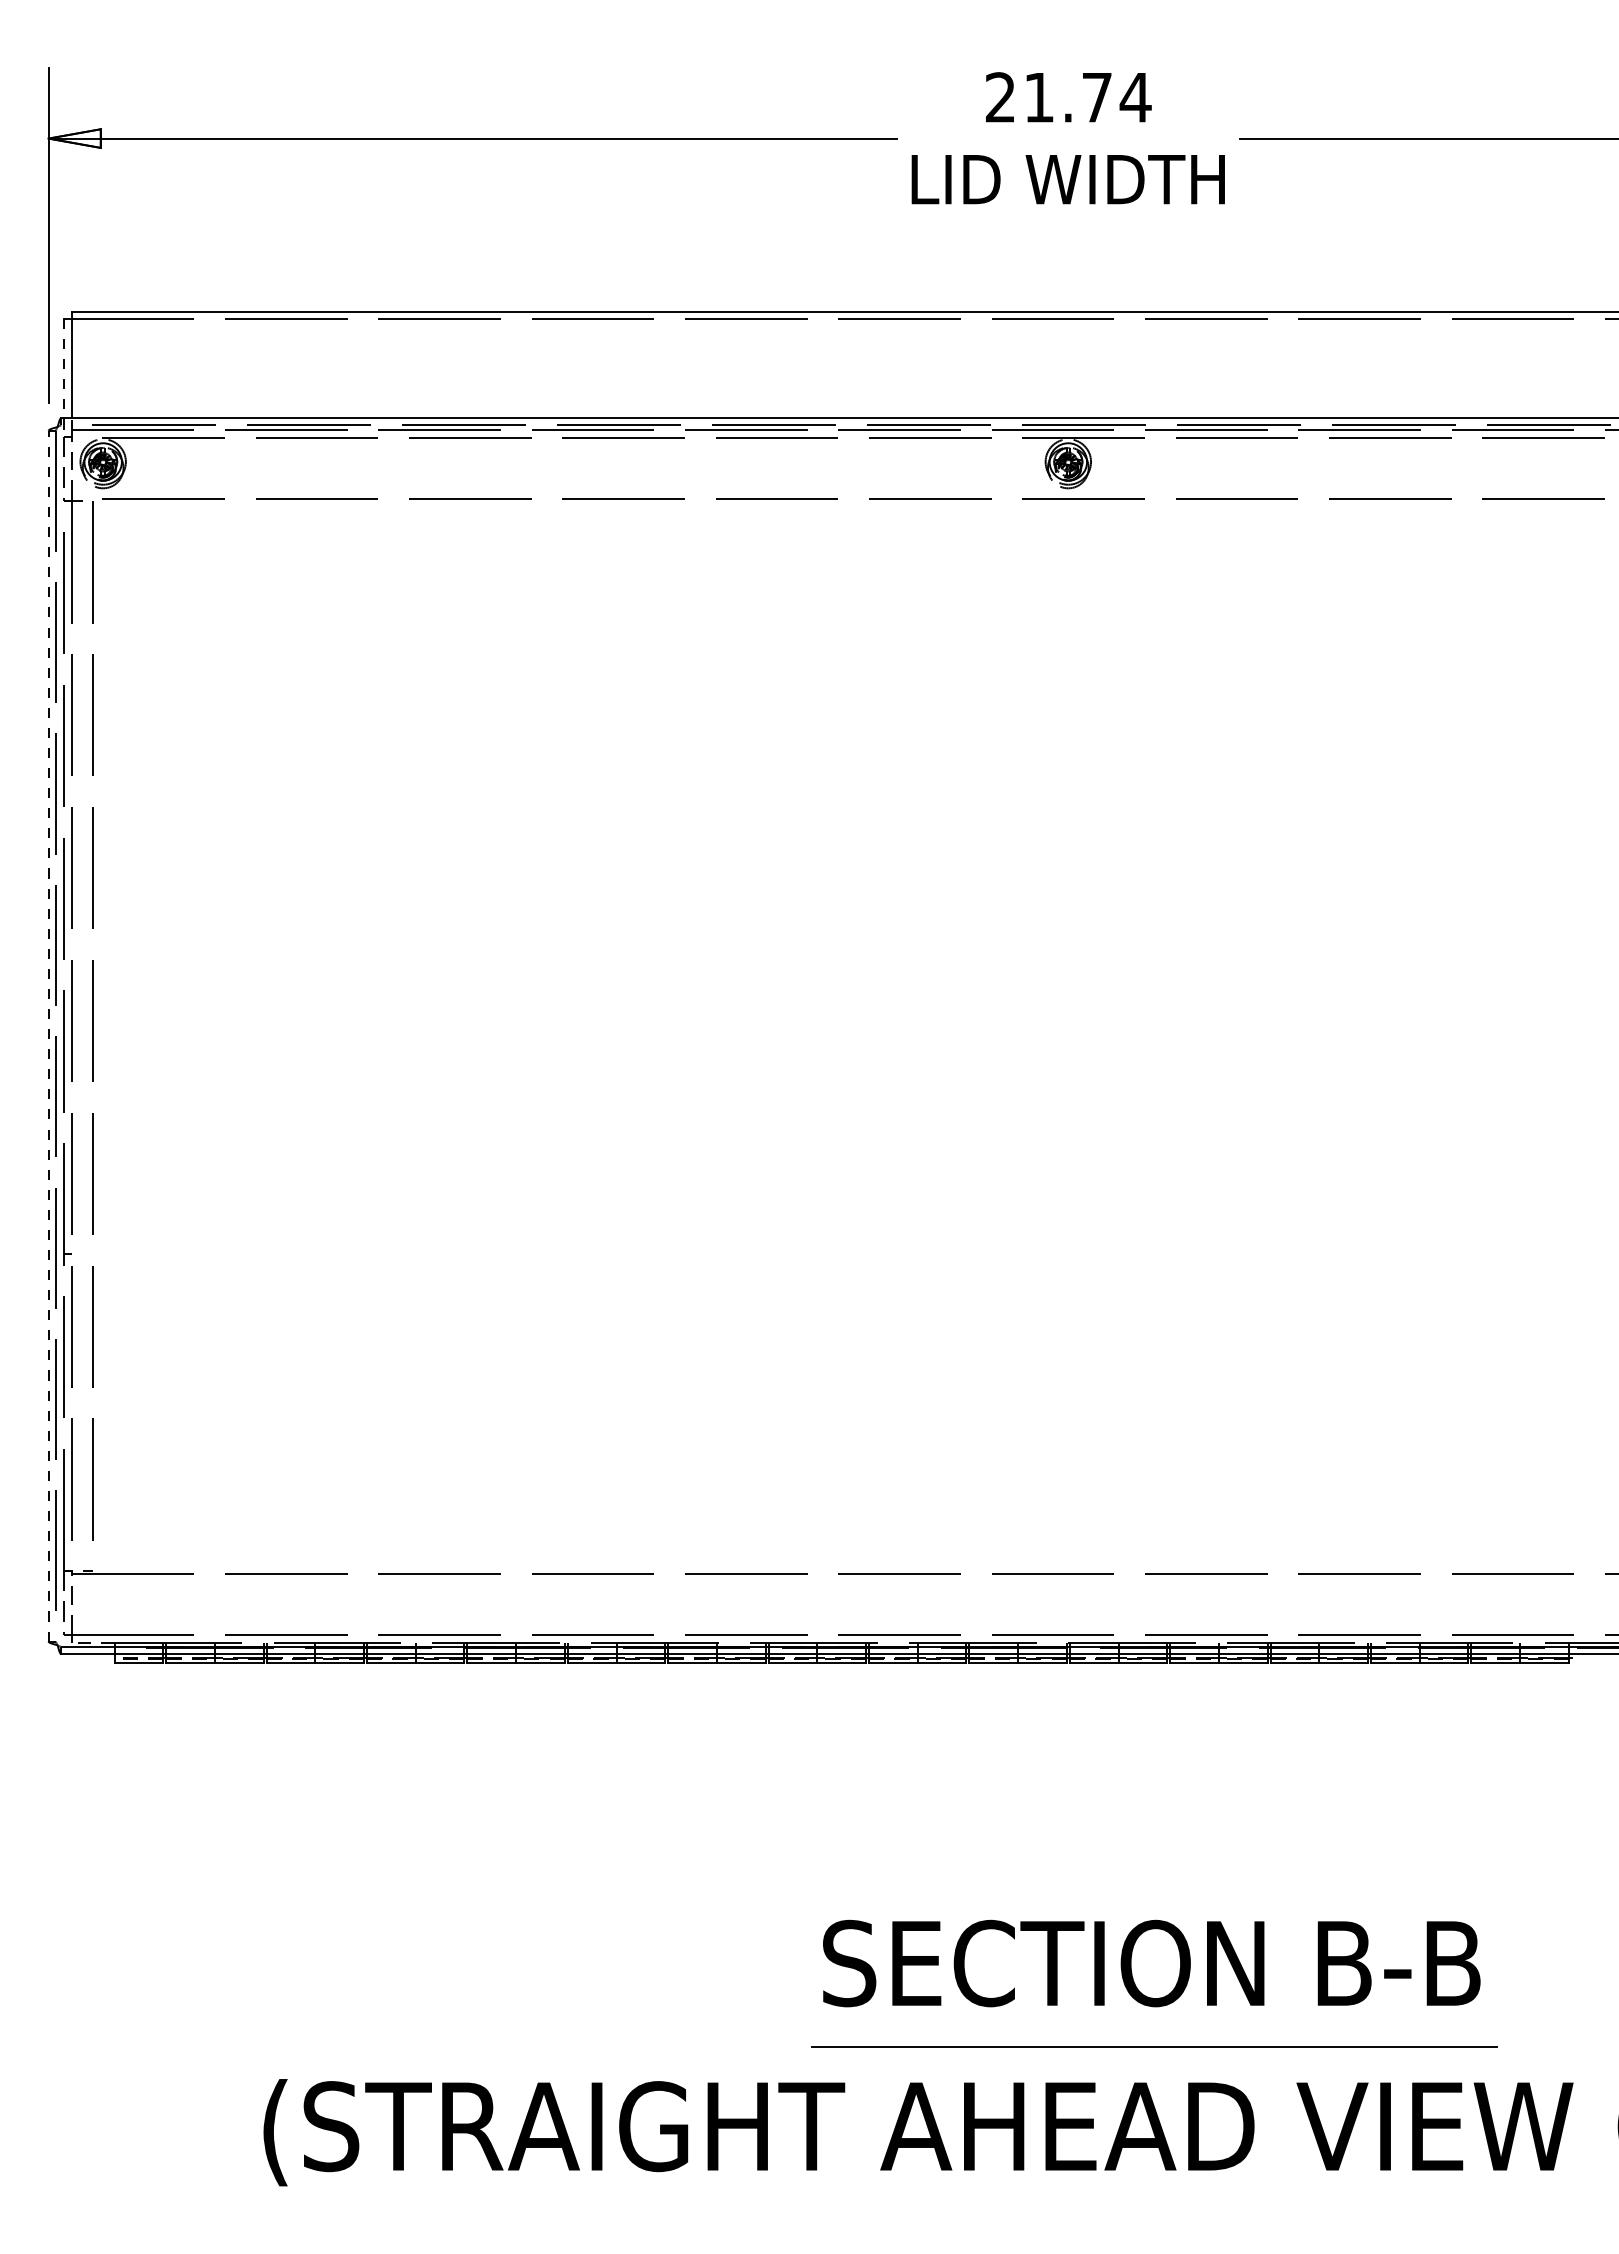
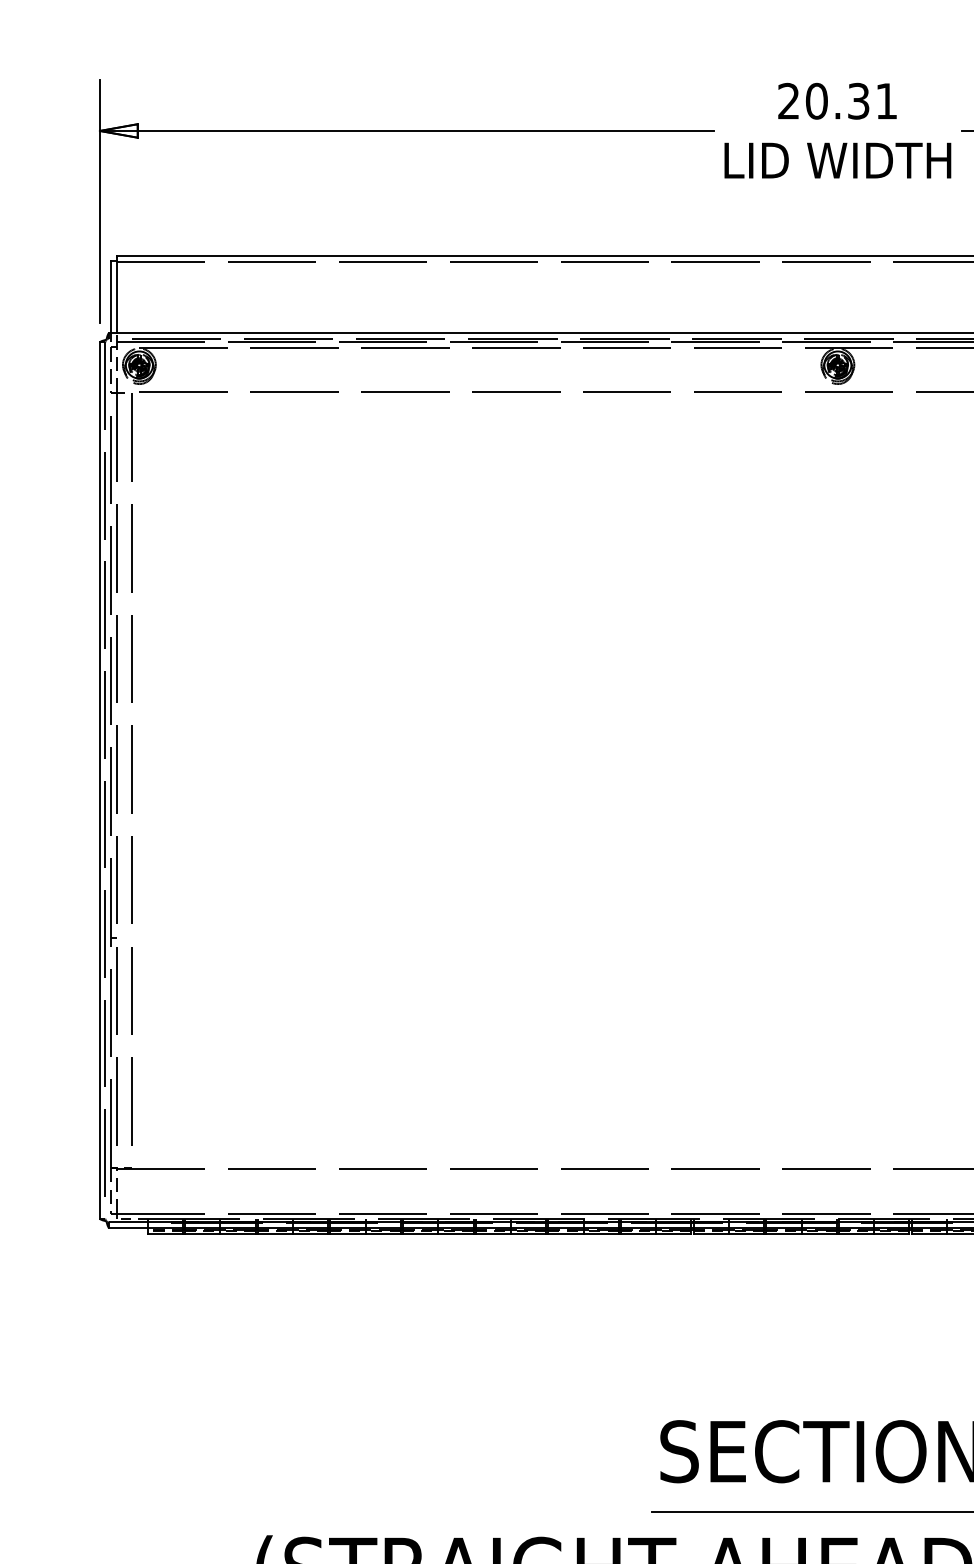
text: (1087, 97) -> (851, 101), 21.74 -> 20.31
line: (64, 368) -> (111, 297), dashed -> solid
line: (48, 1035) -> (99, 780), dashed -> solid

